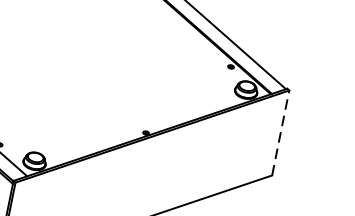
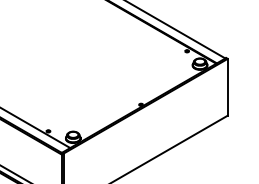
line: (280, 131) -> (227, 86), dashed -> solid

